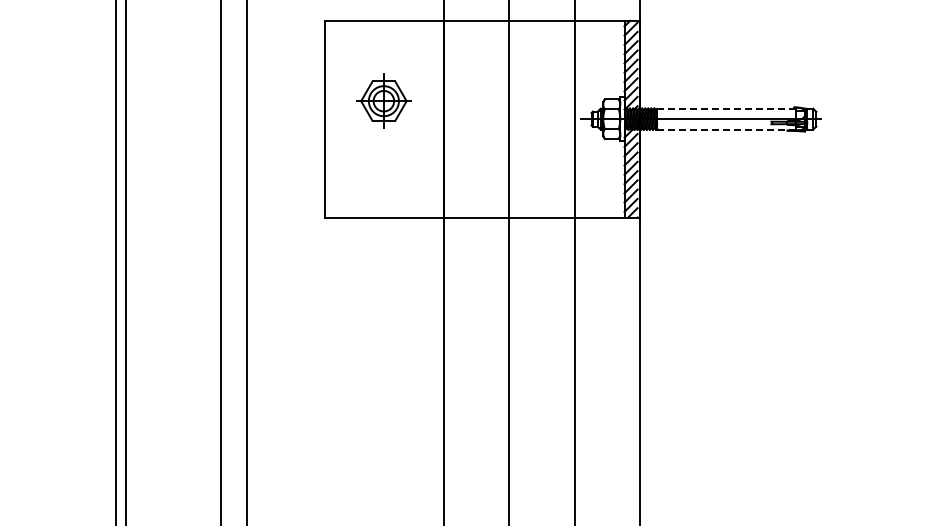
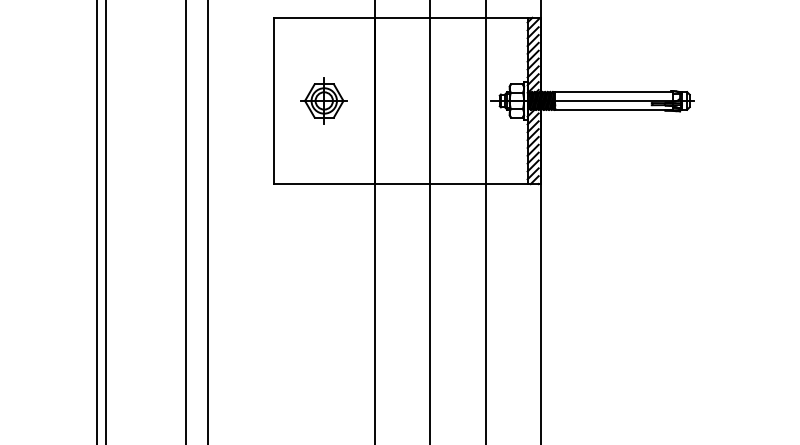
part: (383, 100) -> (323, 100), moved
line: (726, 108) -> (613, 91), dashed -> solid
line: (726, 129) -> (613, 109), dashed -> solid

